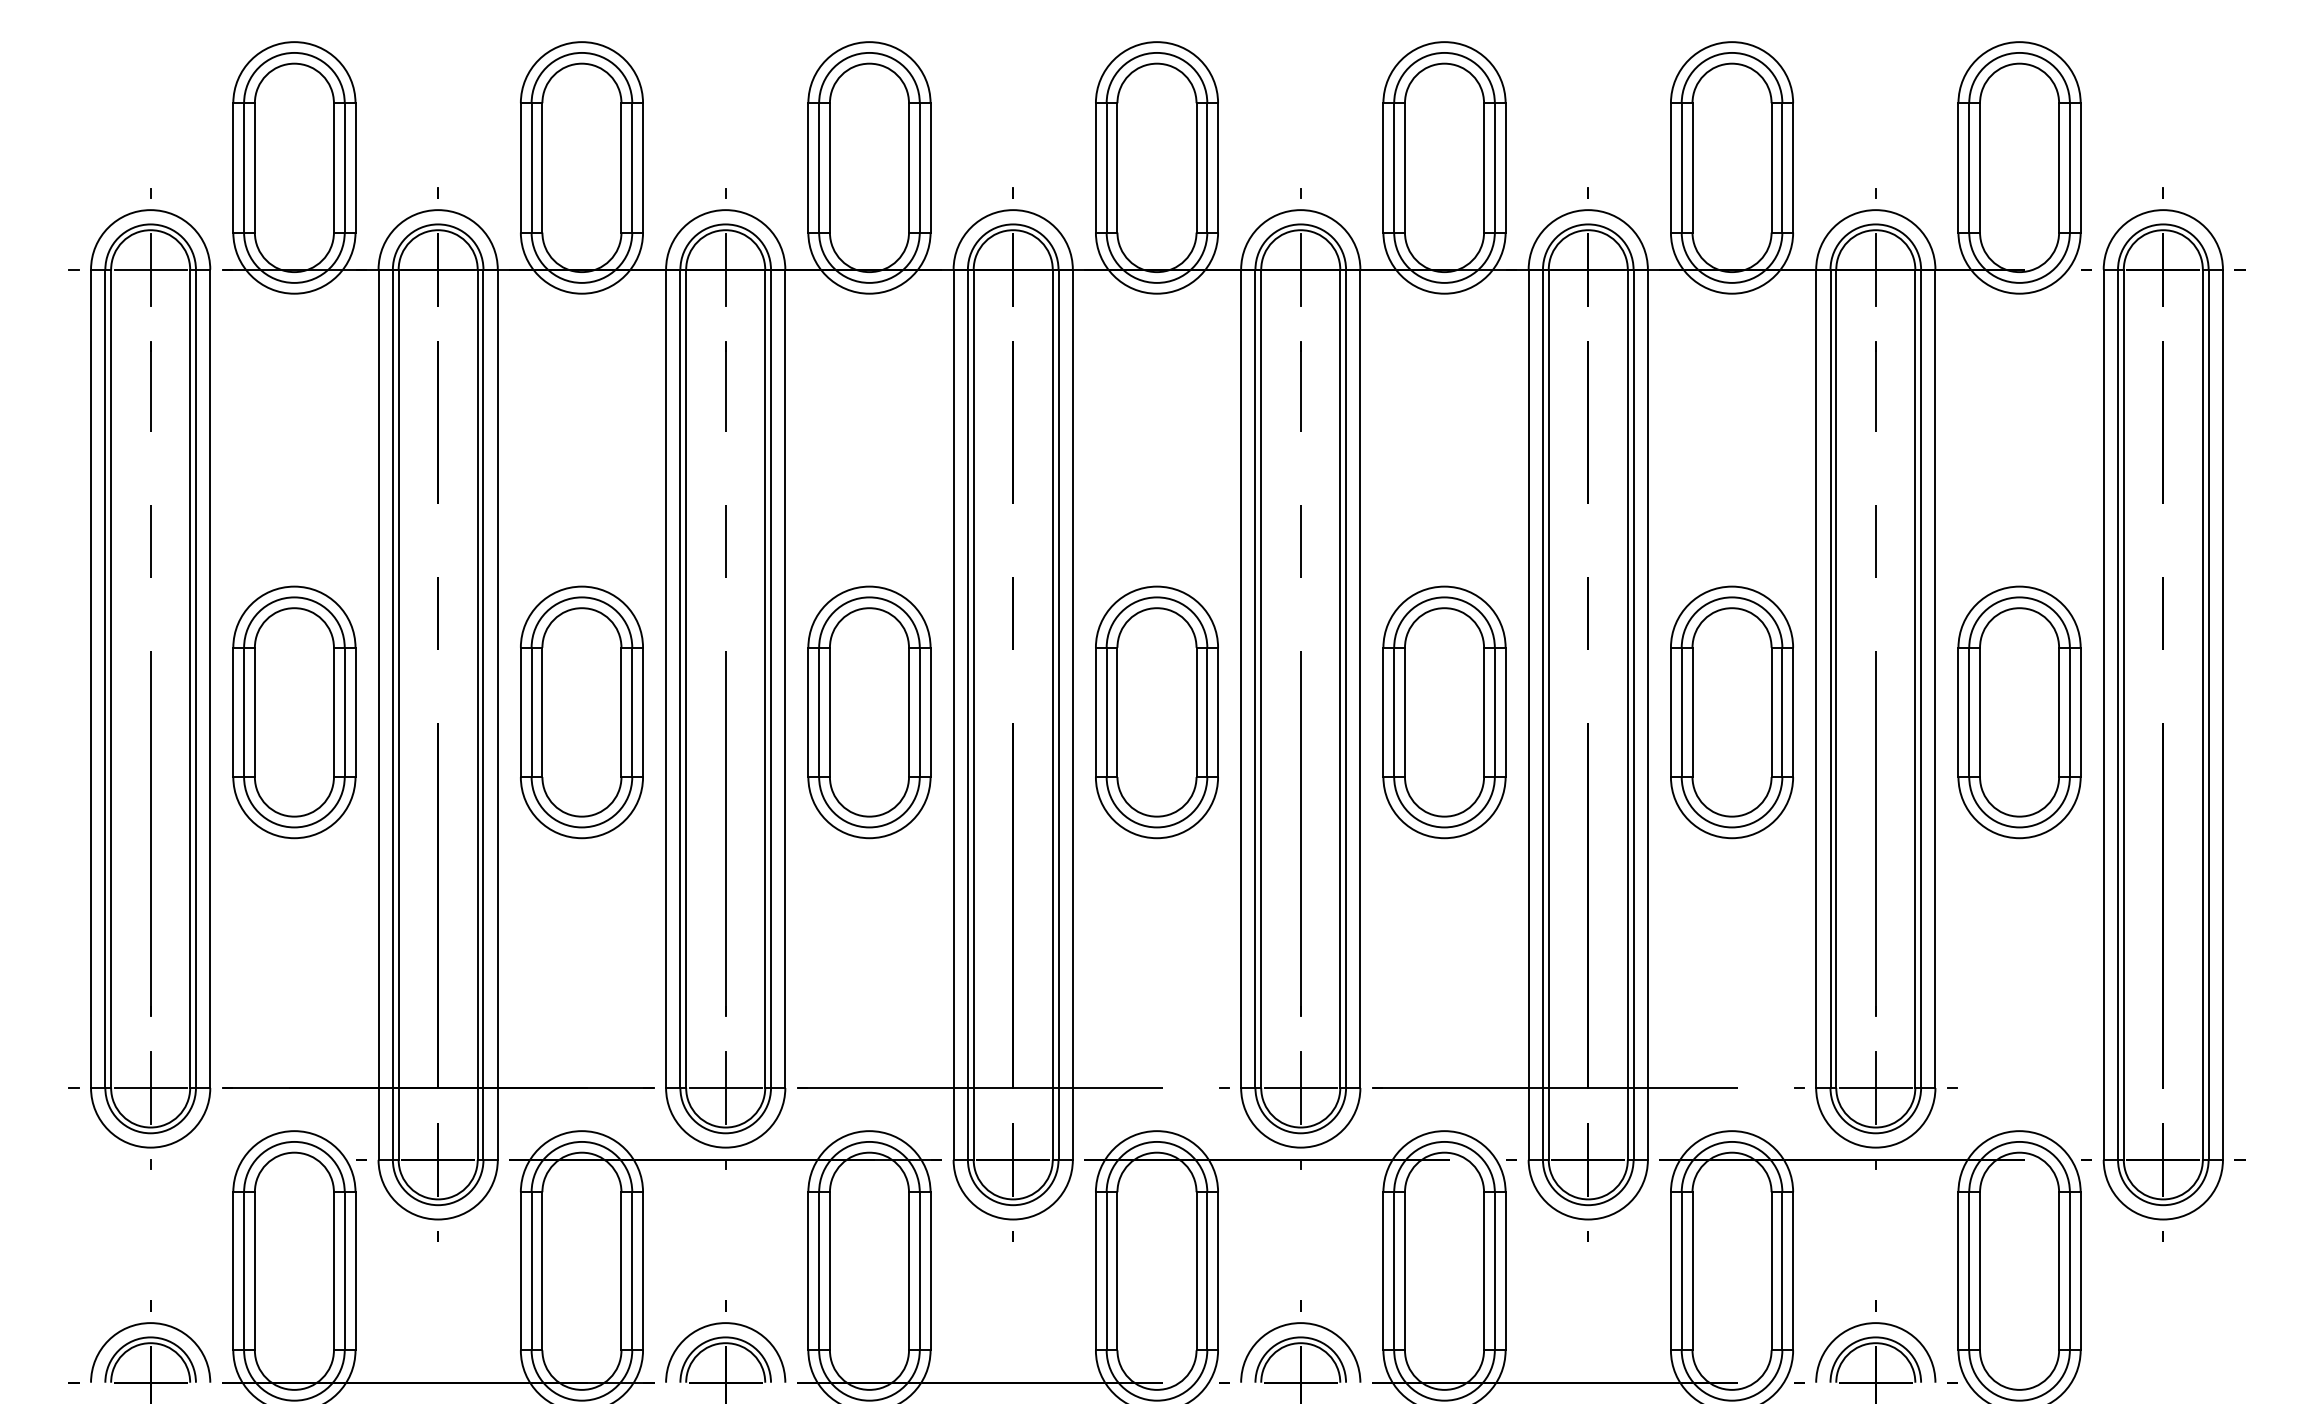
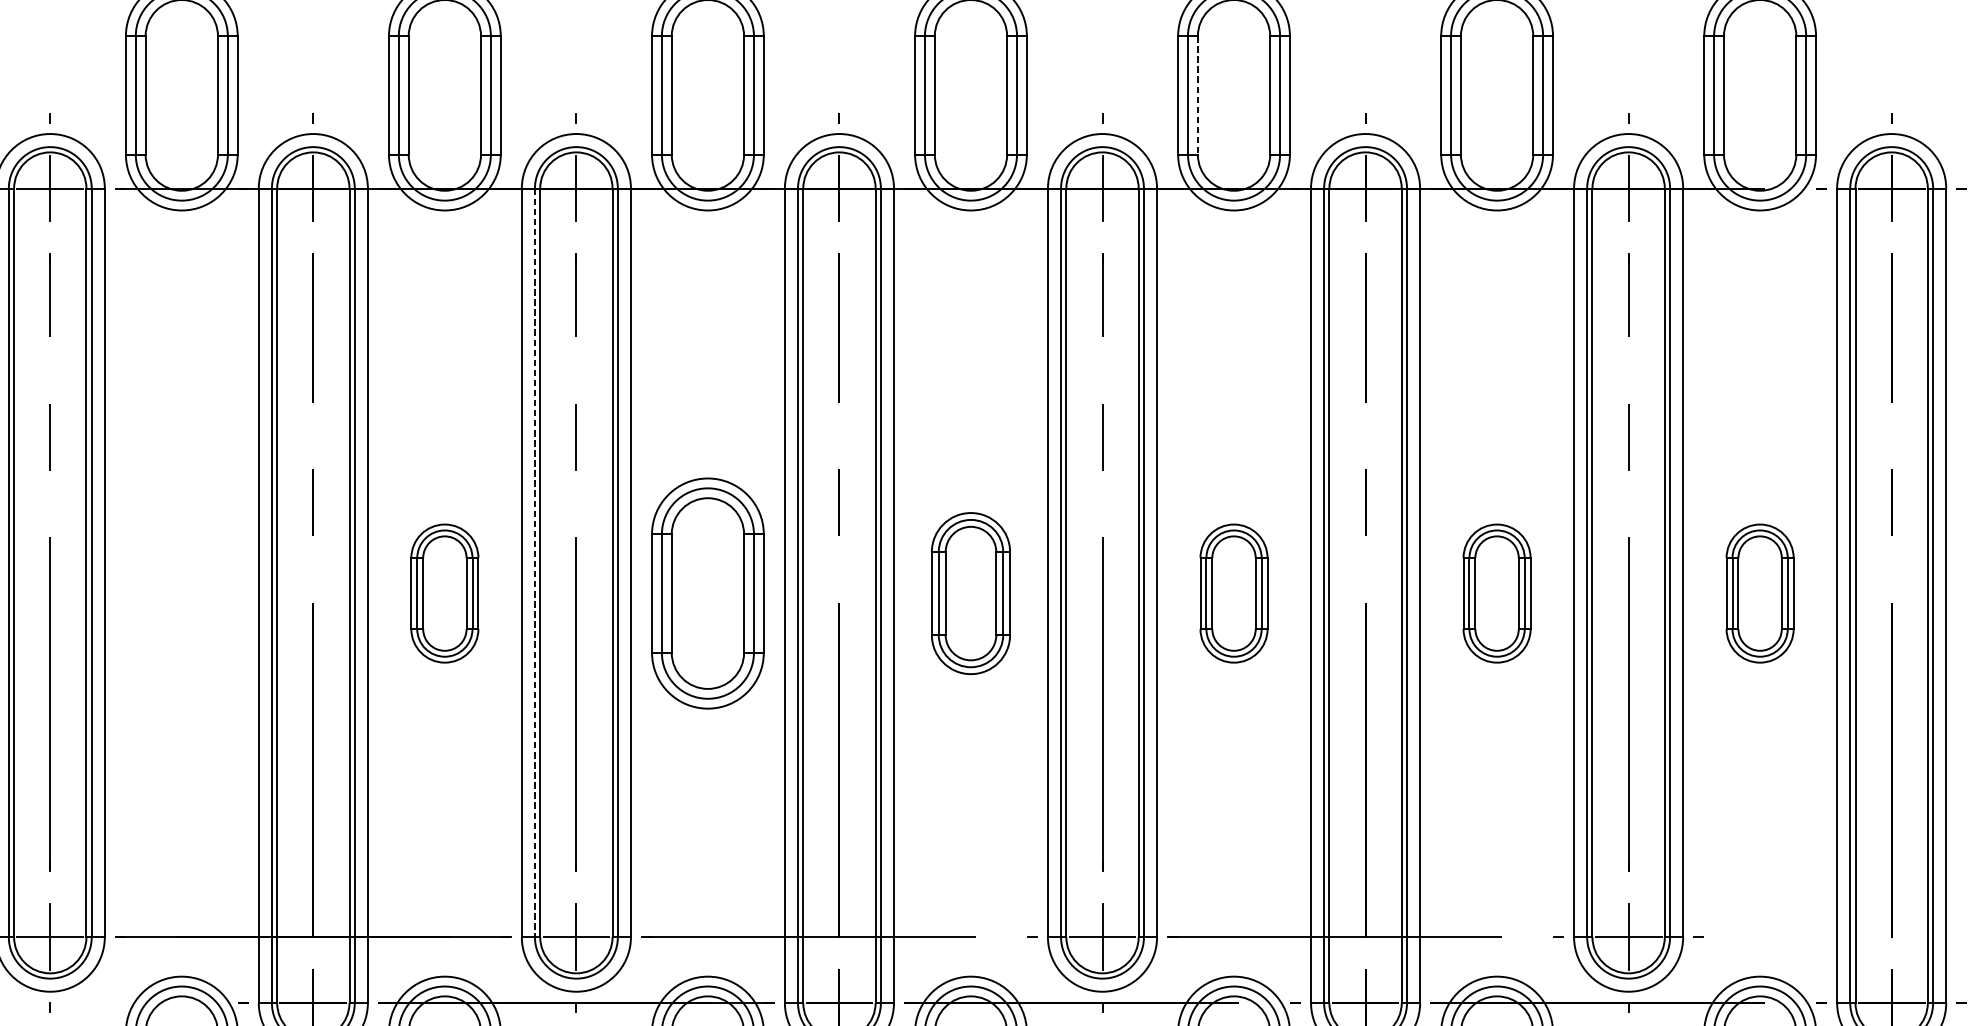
line: (1404, 167) -> (1197, 95), solid -> dashed
line: (680, 679) -> (535, 563), solid -> dashed
part: (294, 712) -> (181, 593), removed
part: (581, 712) -> (444, 593), size x0.6
part: (1156, 712) -> (970, 593), size x0.7
part: (1444, 712) -> (1234, 593), size x0.6
part: (1731, 712) -> (1496, 593), size x0.6
part: (2019, 712) -> (1760, 593), size x0.6

